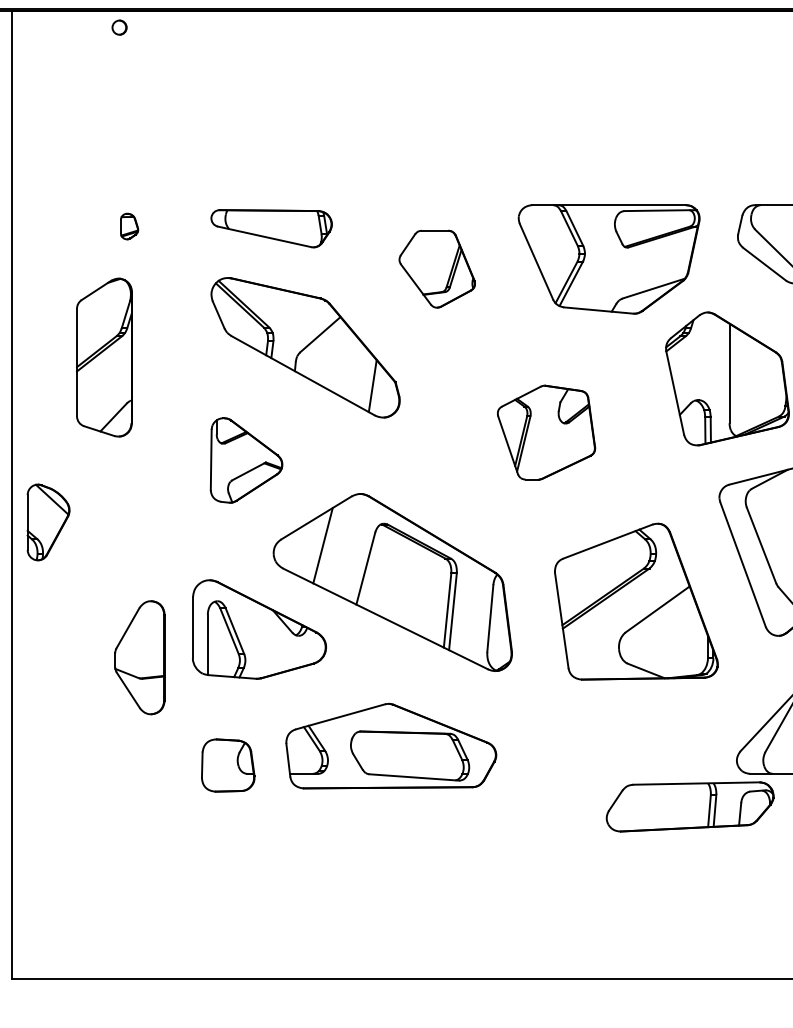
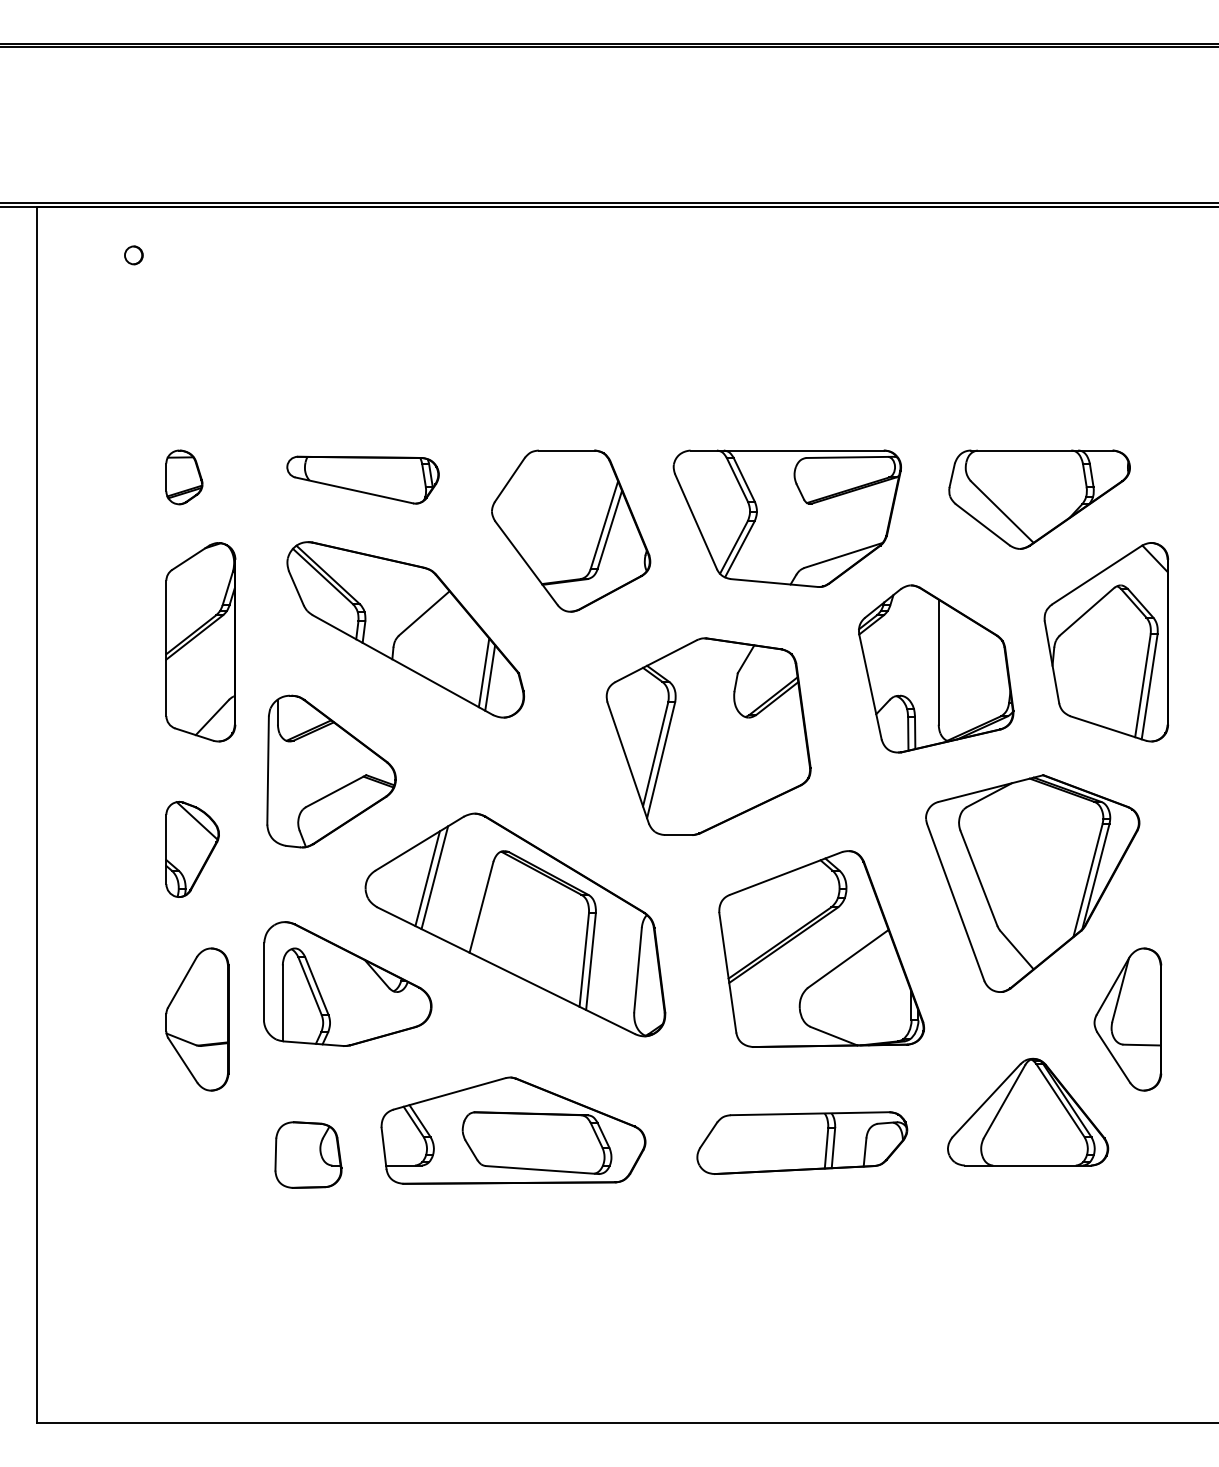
part: (119, 27) -> (133, 255), moved
part: (129, 226) -> (184, 477), size x1.67
part: (437, 268) -> (571, 530), size x1.67
part: (104, 357) -> (200, 642), moved
line: (367, 381) -> (483, 672), added
part: (546, 432) -> (708, 736), size x1.67
part: (246, 460) -> (331, 771), size x1.43
part: (48, 521) -> (192, 848), moved
line: (328, 544) -> (434, 877), added
part: (690, 806) -> (802, 1142), moved

